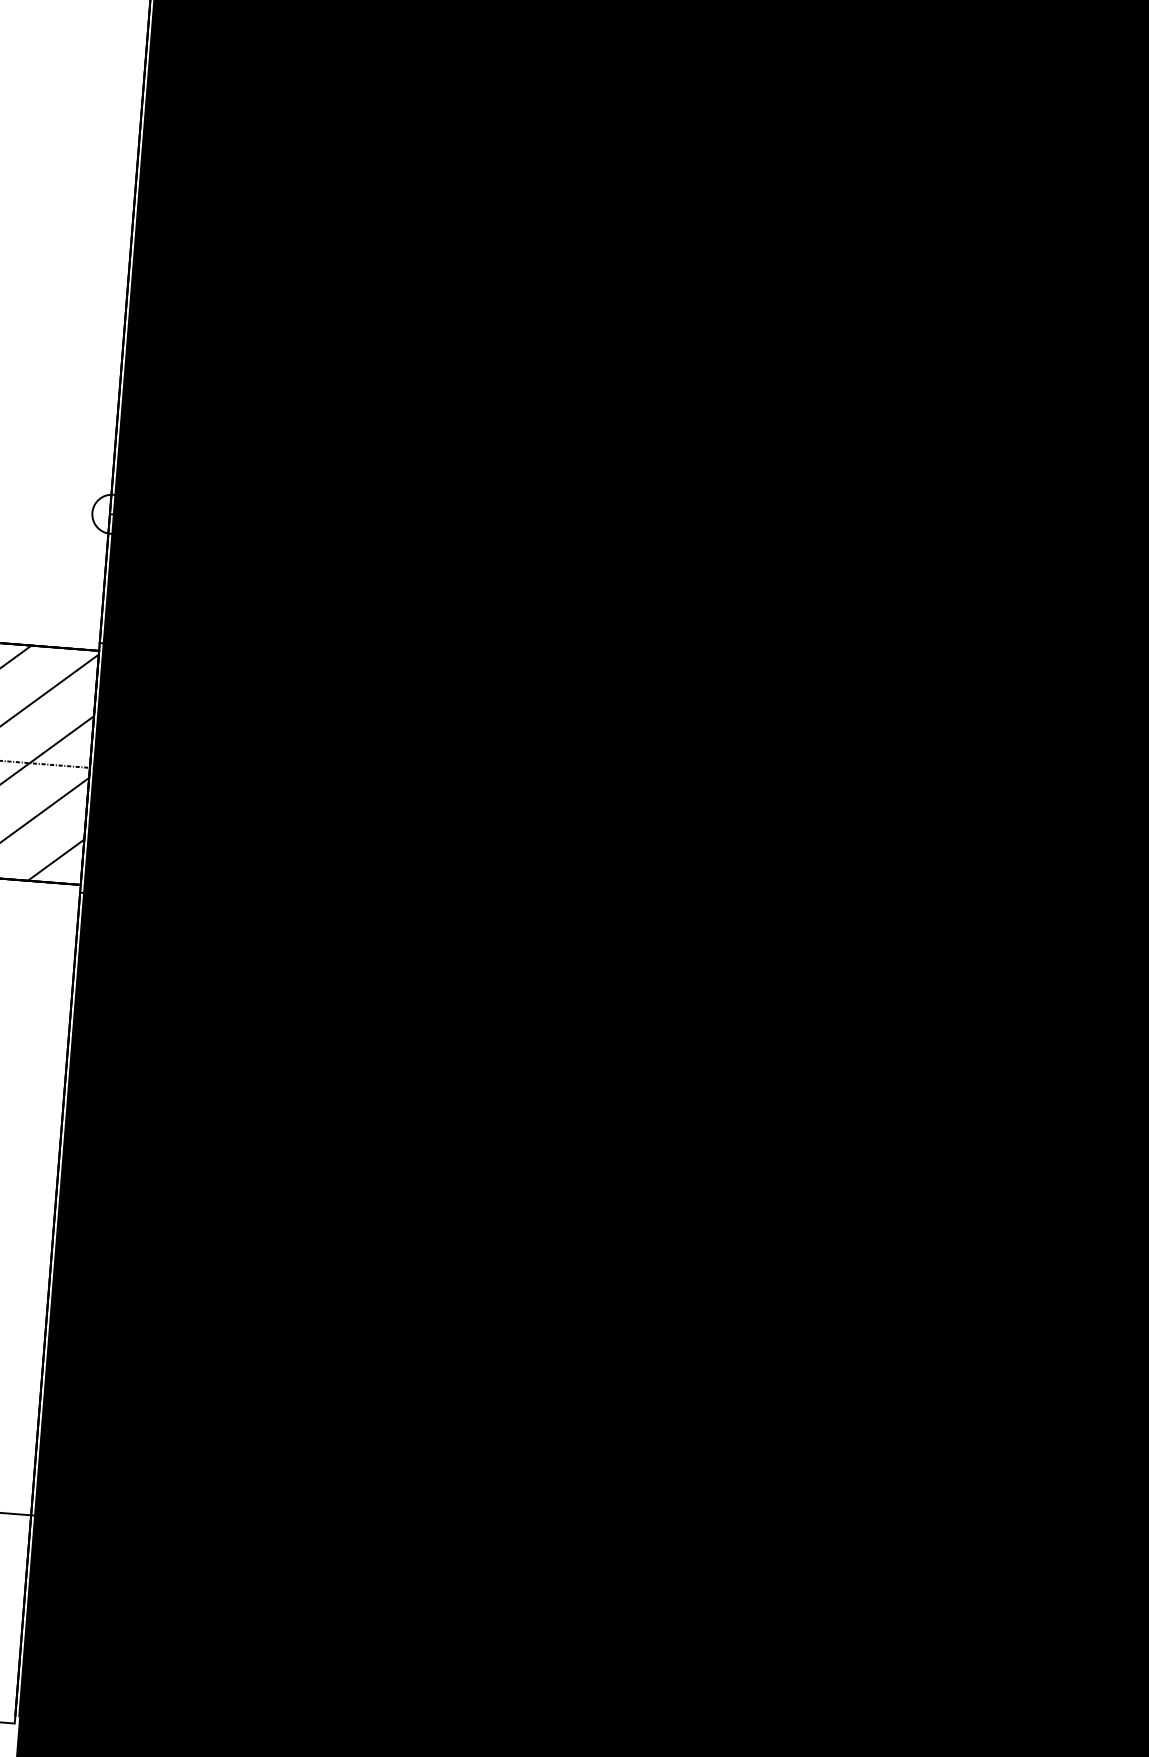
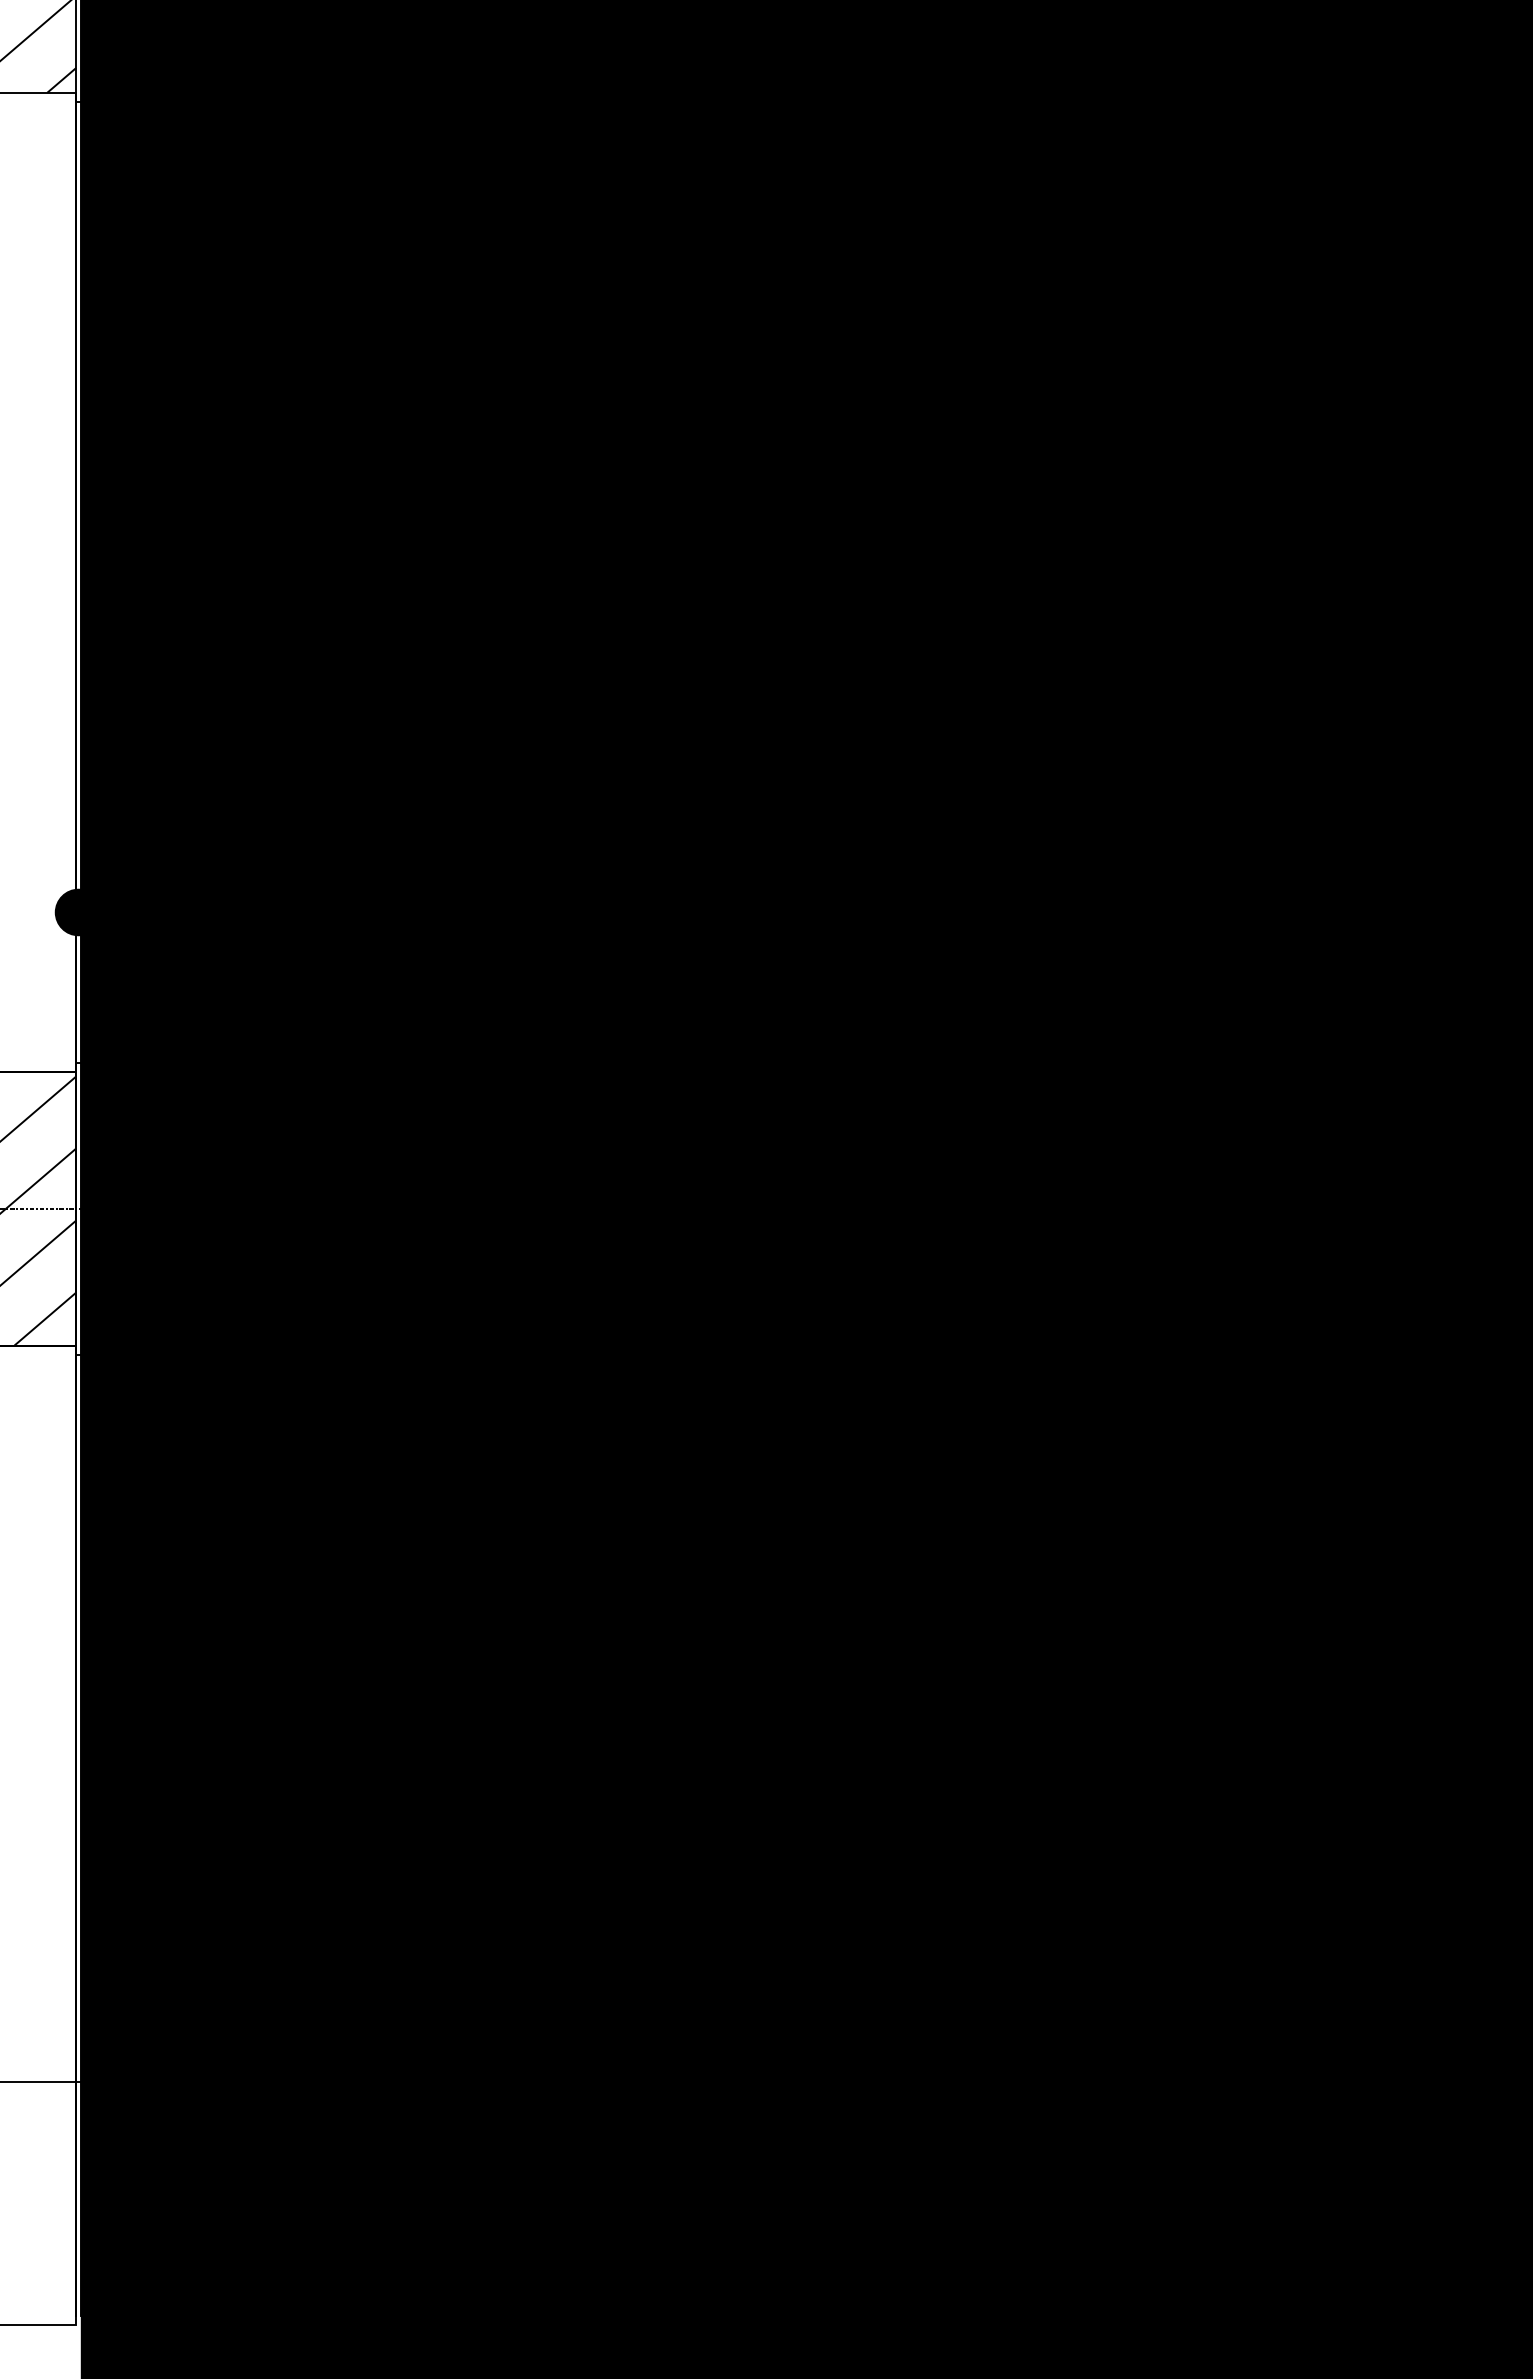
fill: (111, 514) -> (78, 912), added

